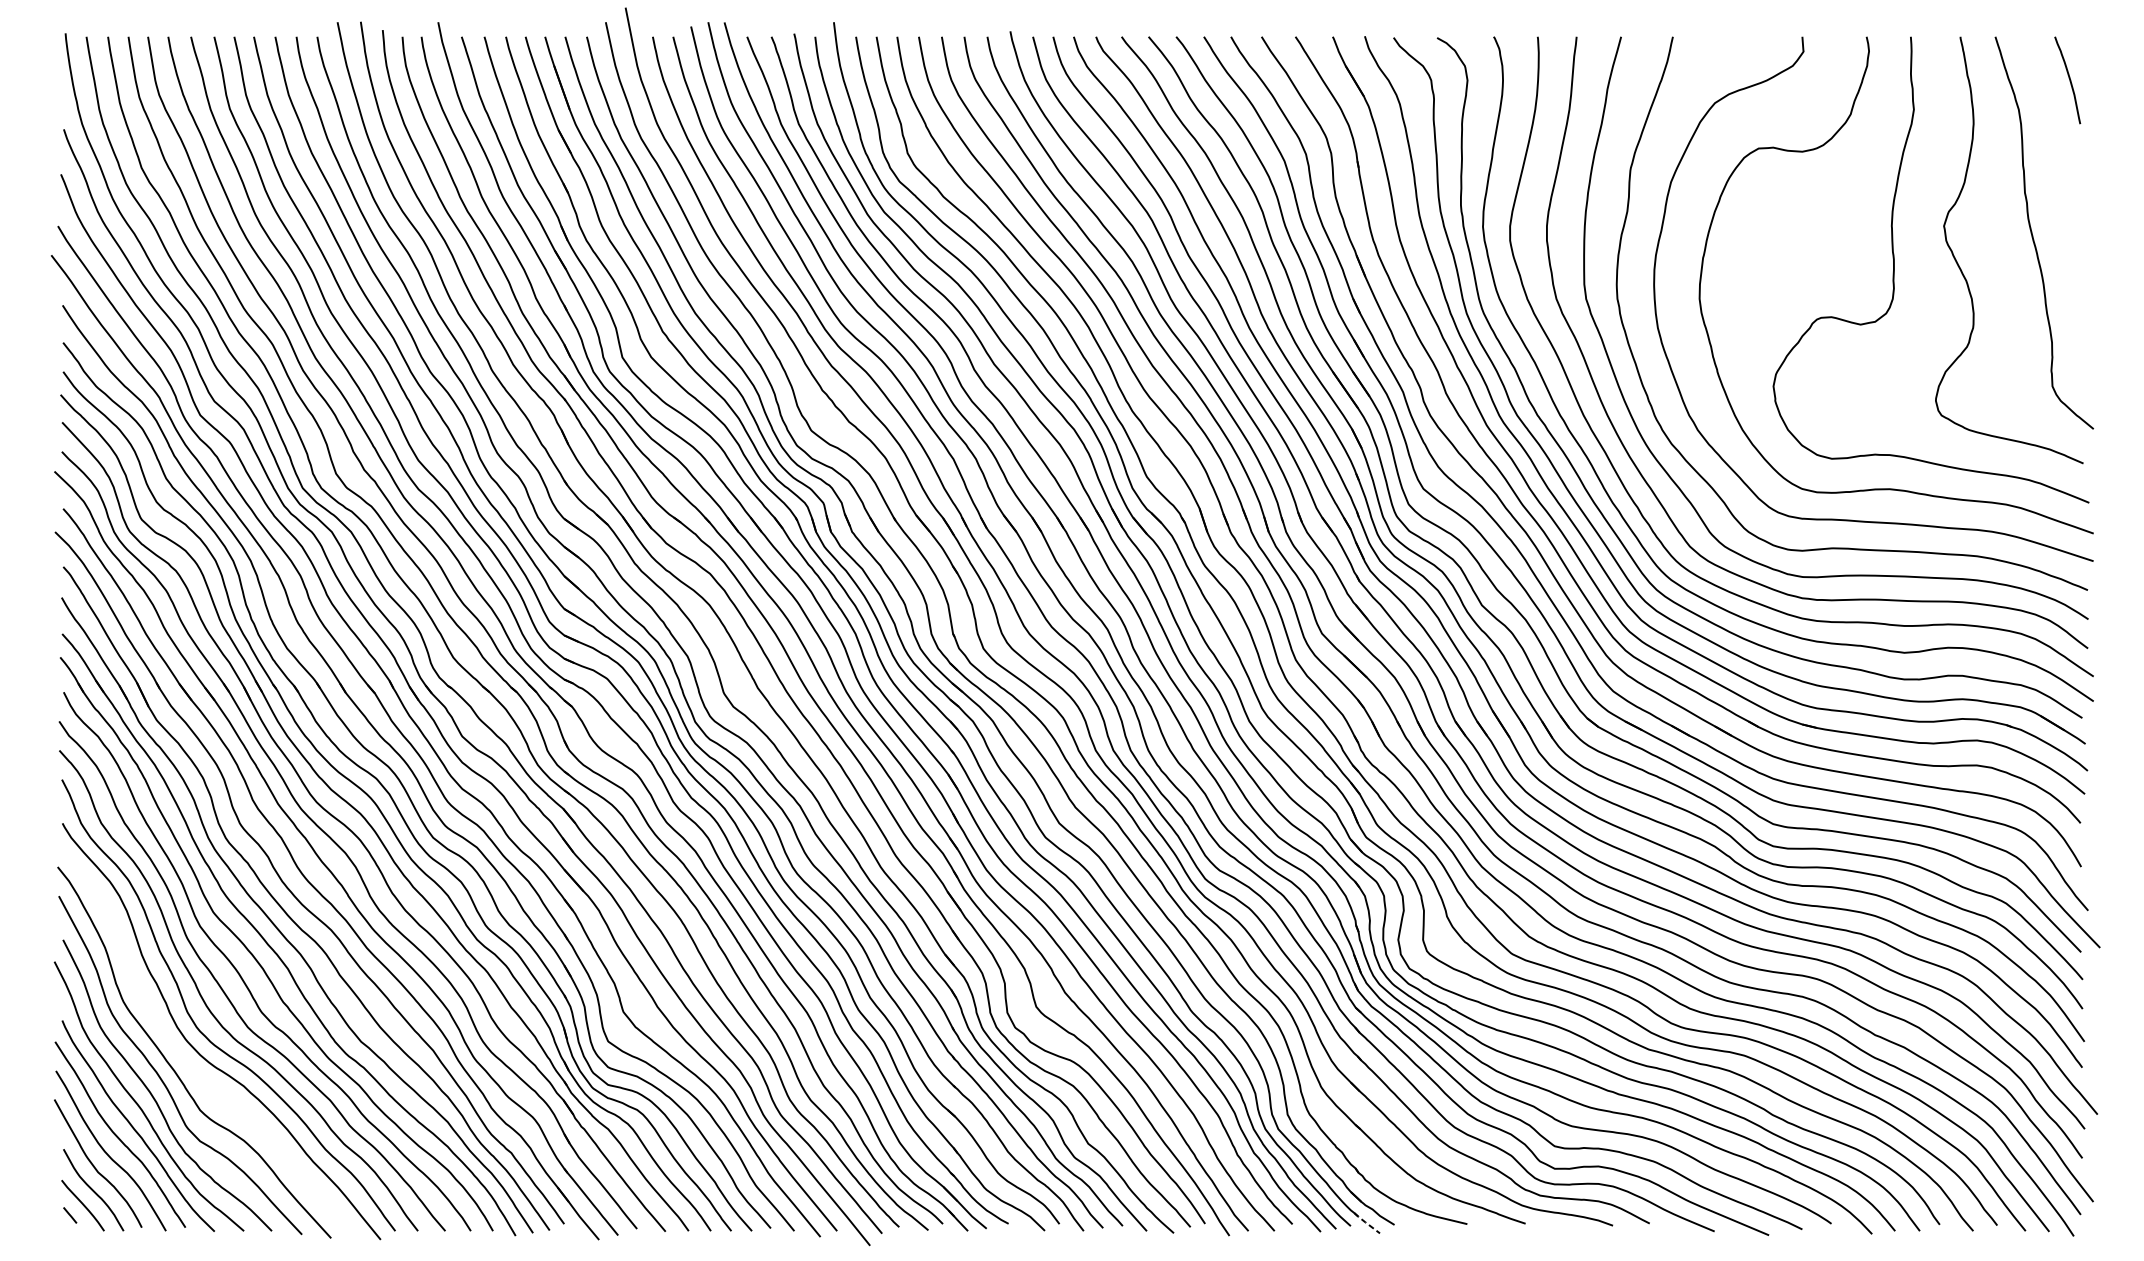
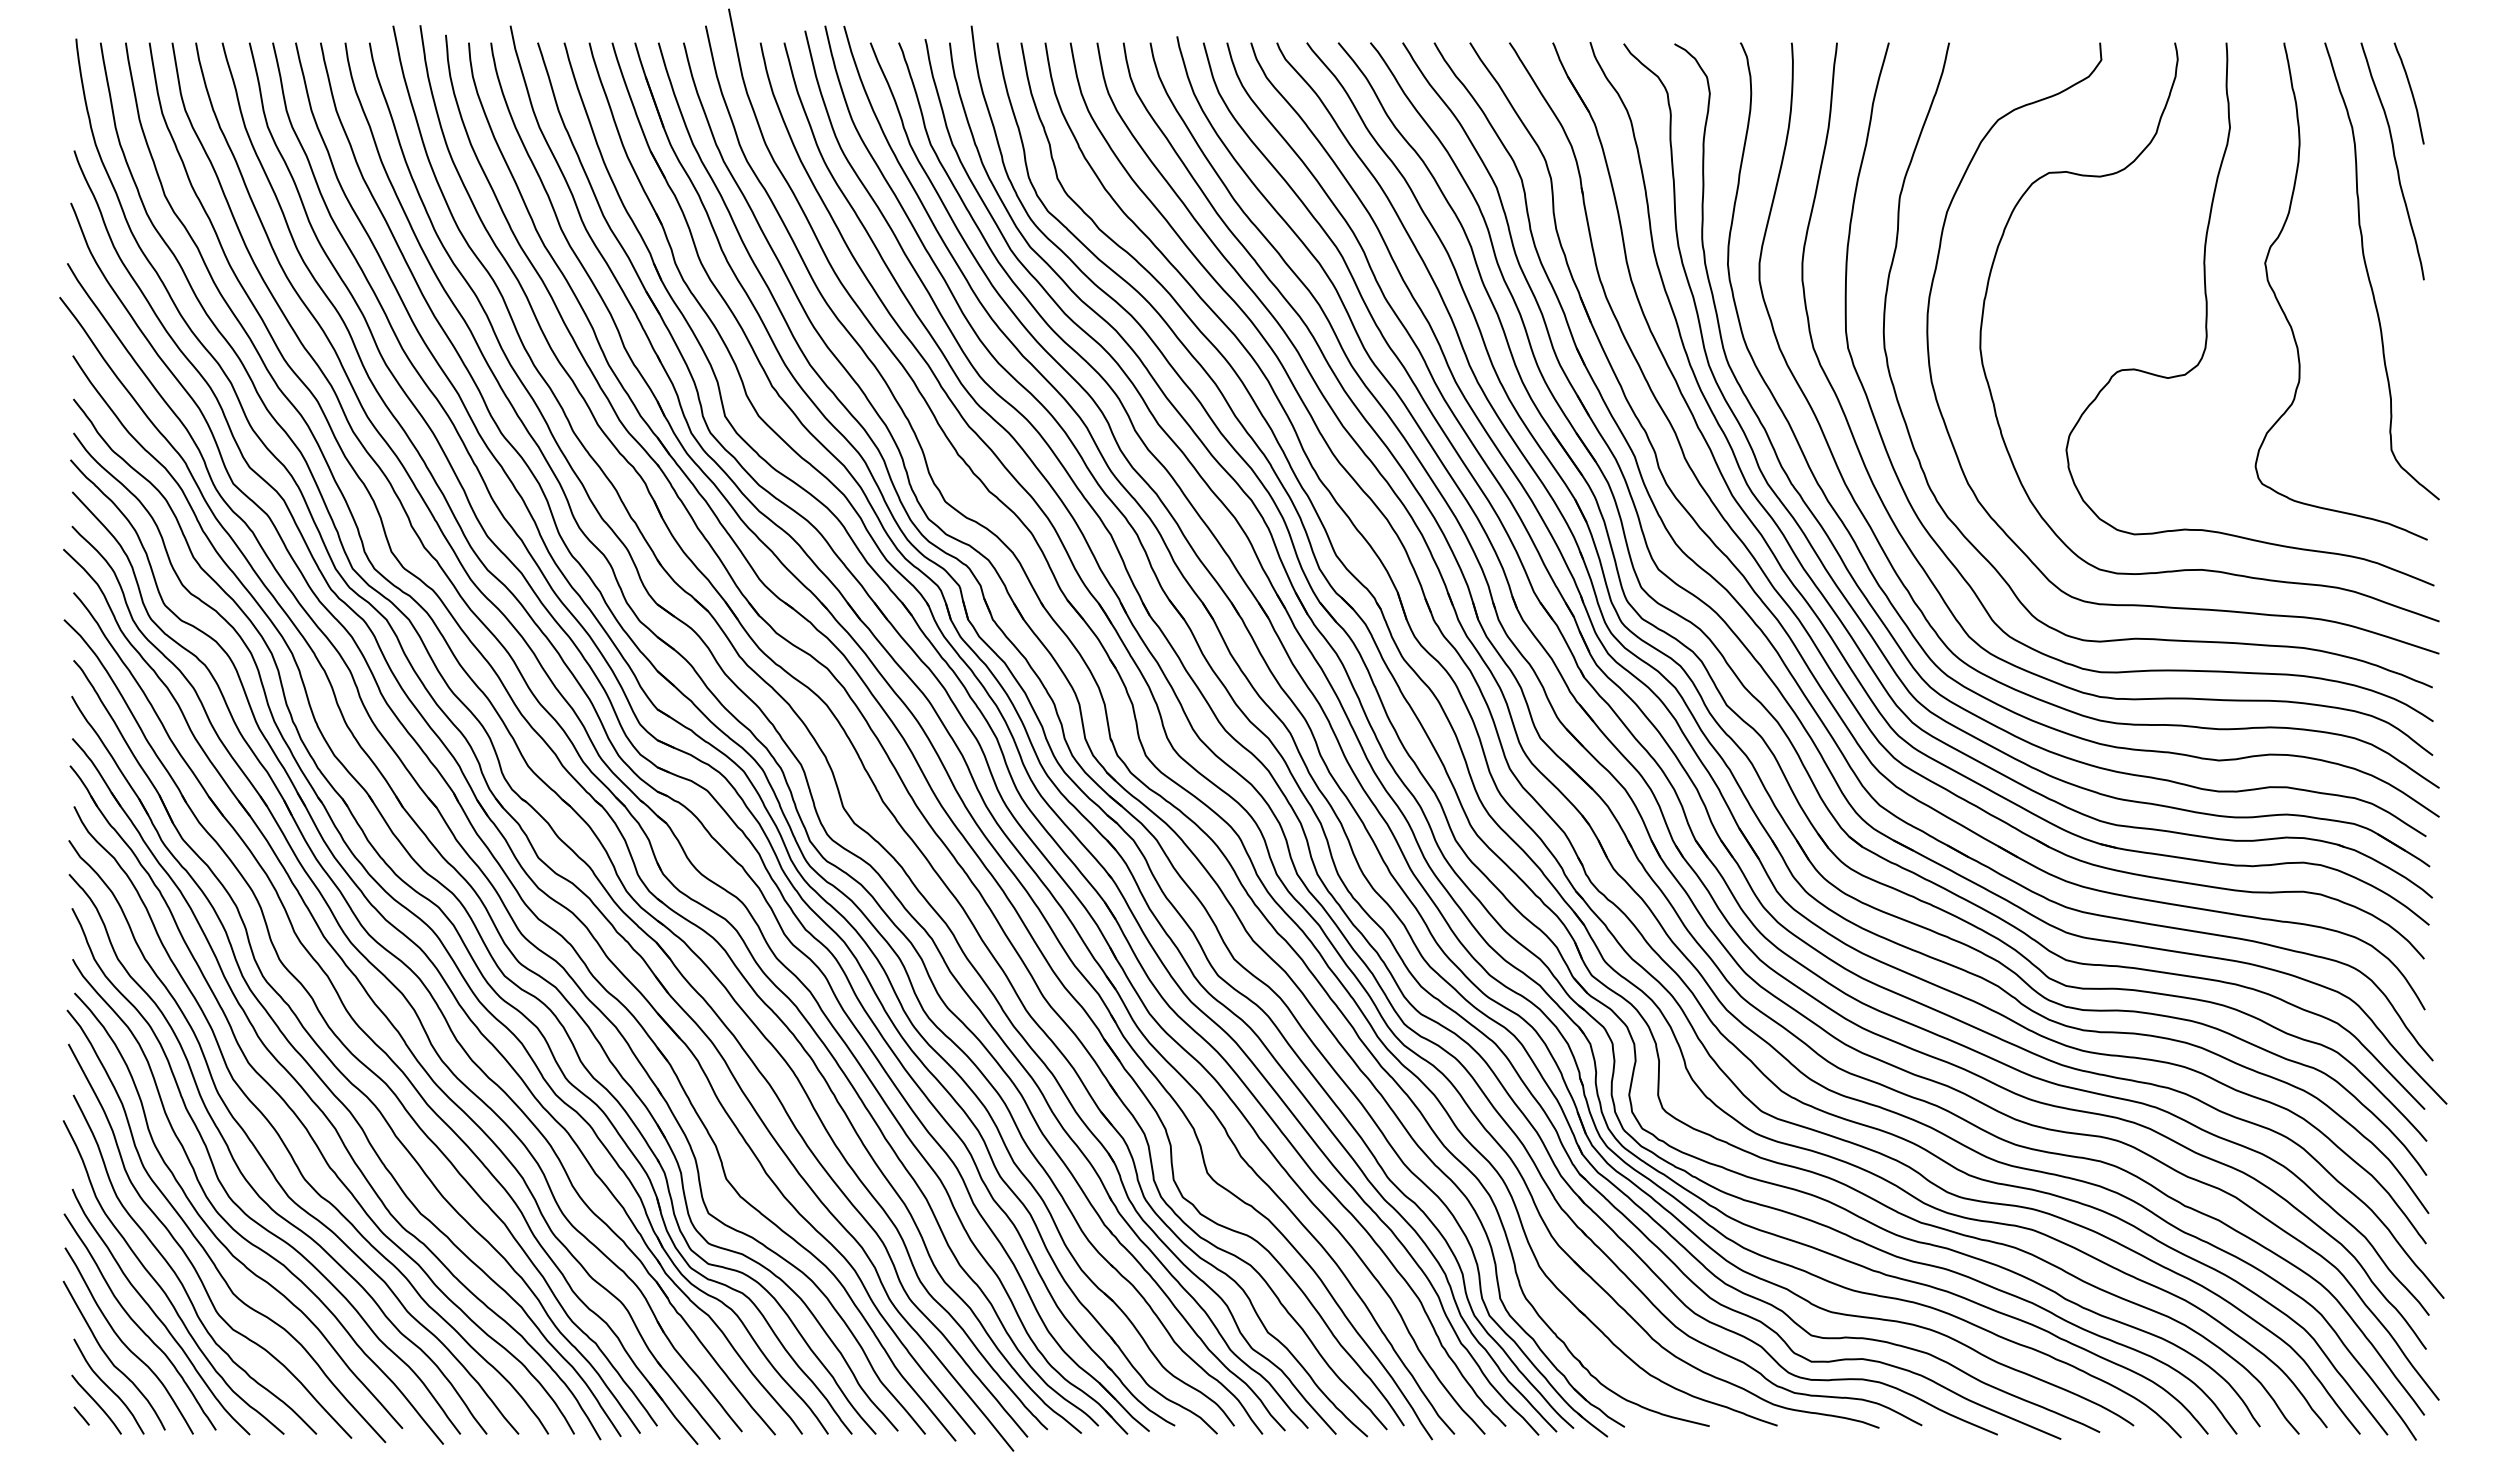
curve: (2055, 138) -> (2394, 161), added
curve: (182, 1056) -> (212, 1230), added
line: (1365, 1222) -> (1591, 1424), dashed -> solid

